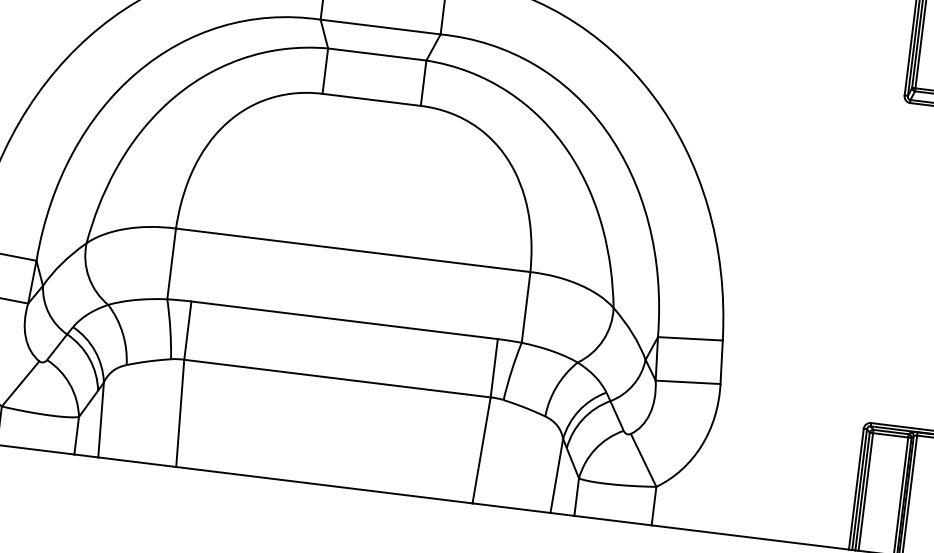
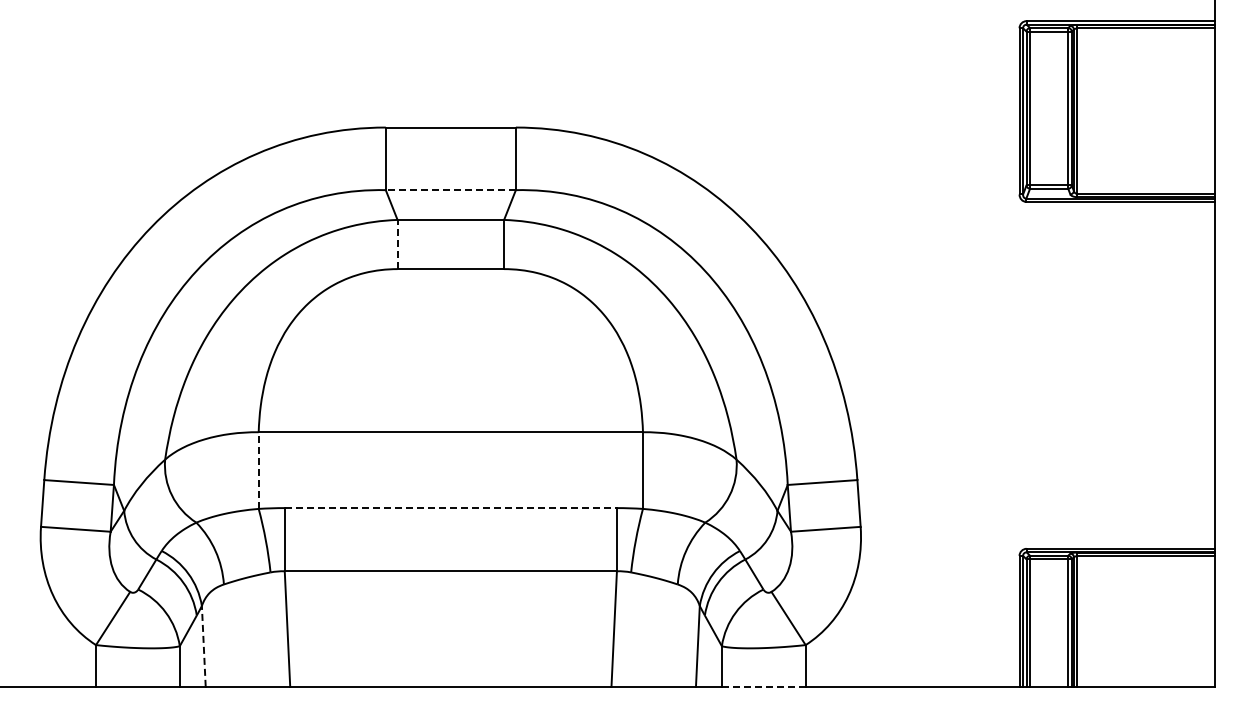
line: (380, 27) -> (450, 190), solid -> dashed
line: (325, 71) -> (397, 244), solid -> dashed
line: (171, 263) -> (258, 470), solid -> dashed
line: (345, 320) -> (451, 508), solid -> dashed
line: (100, 419) -> (203, 645), solid -> dashed
line: (612, 520) -> (763, 686), solid -> dashed

